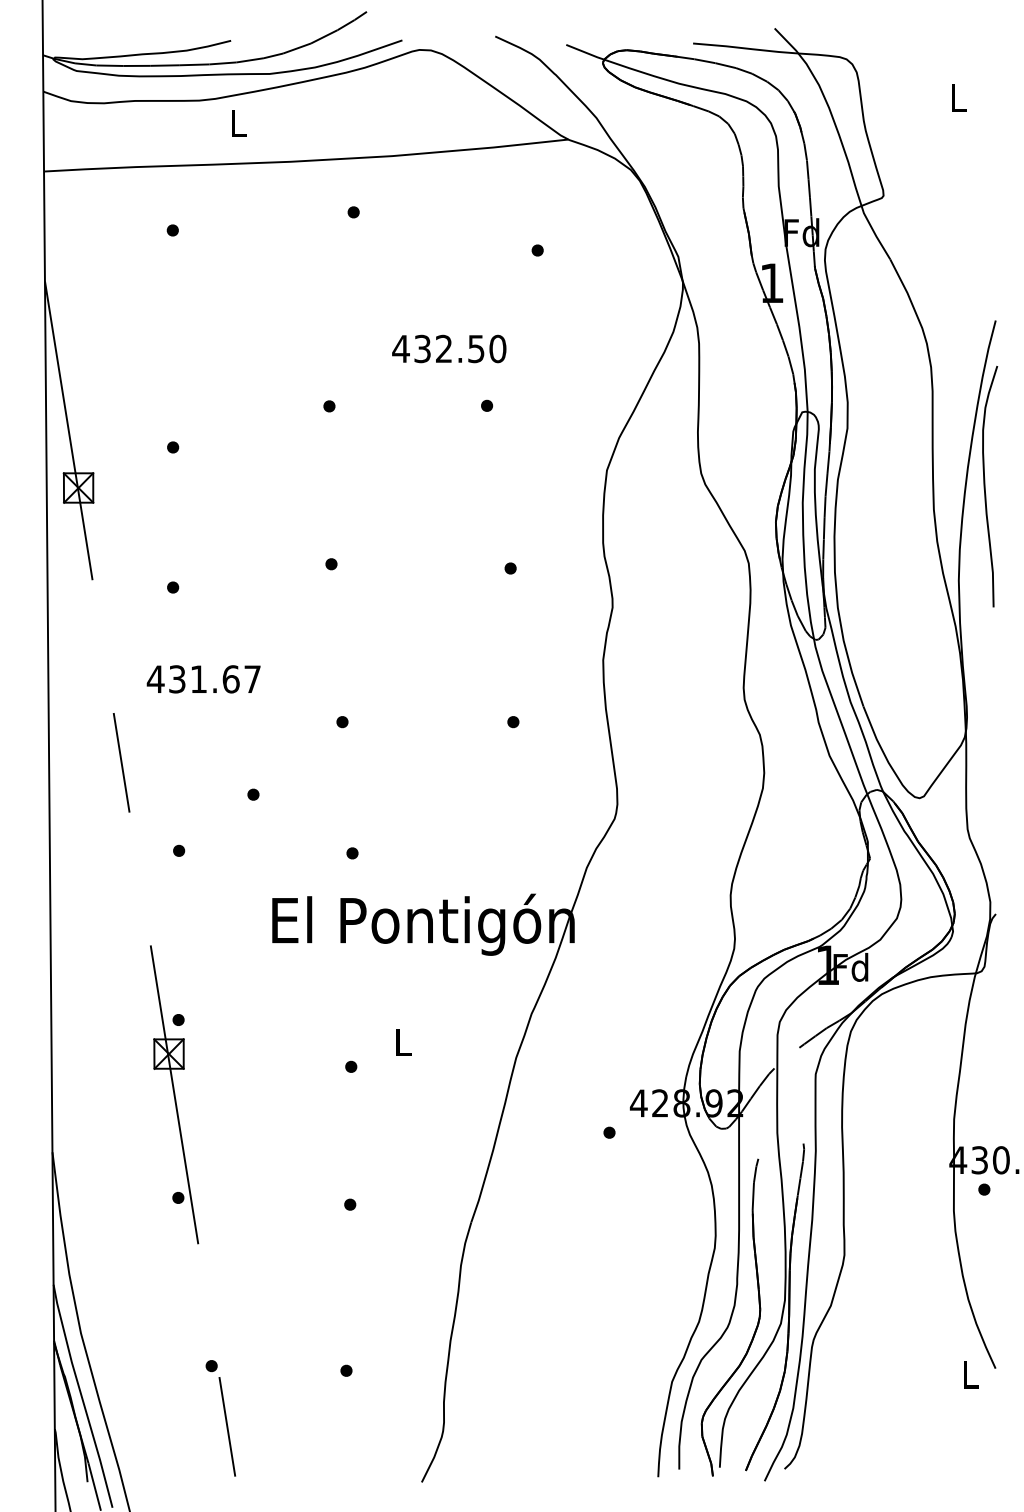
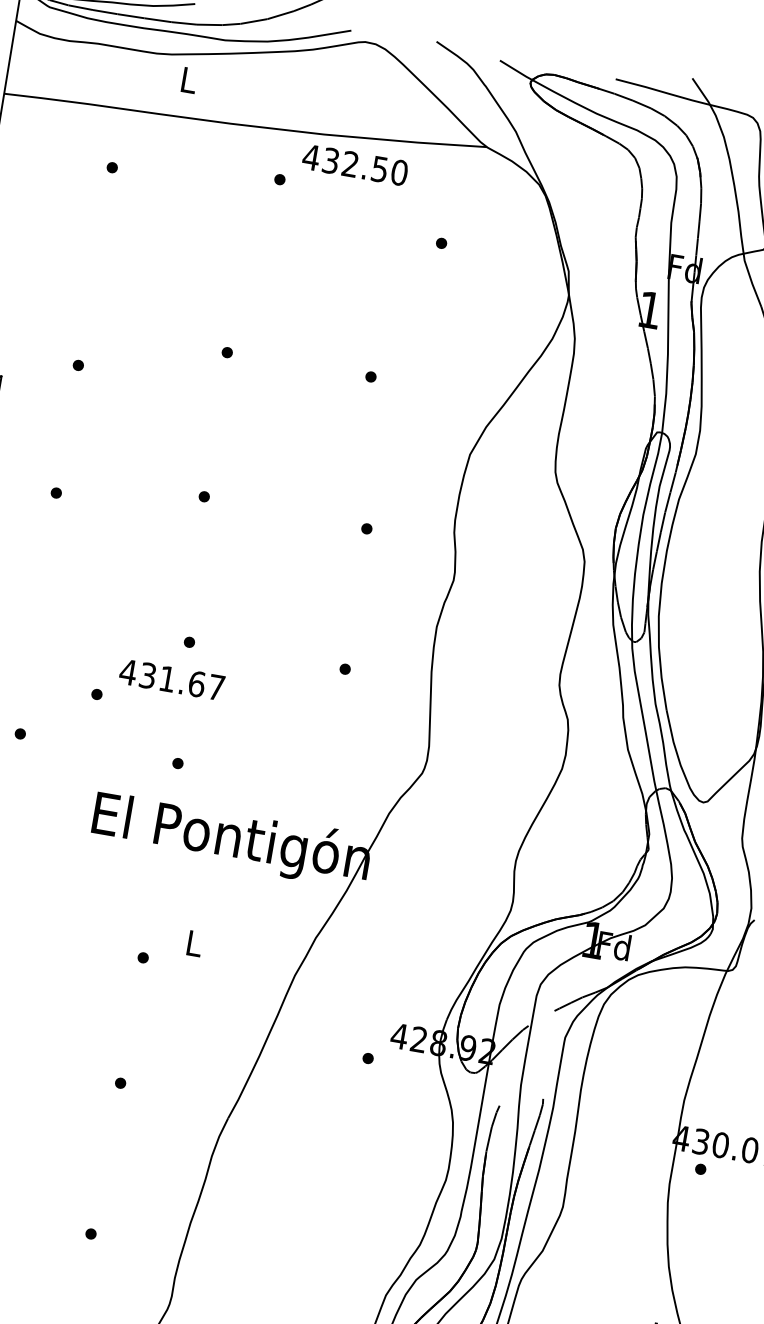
text: (449, 348) -> (355, 164), moved
text: (203, 679) -> (171, 679), moved

